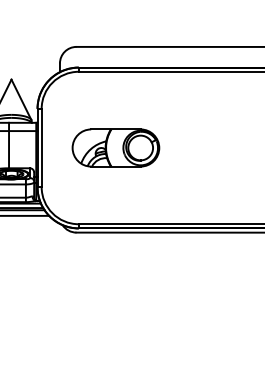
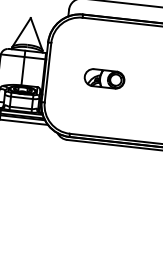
part: (115, 147) -> (104, 78), size x0.6

